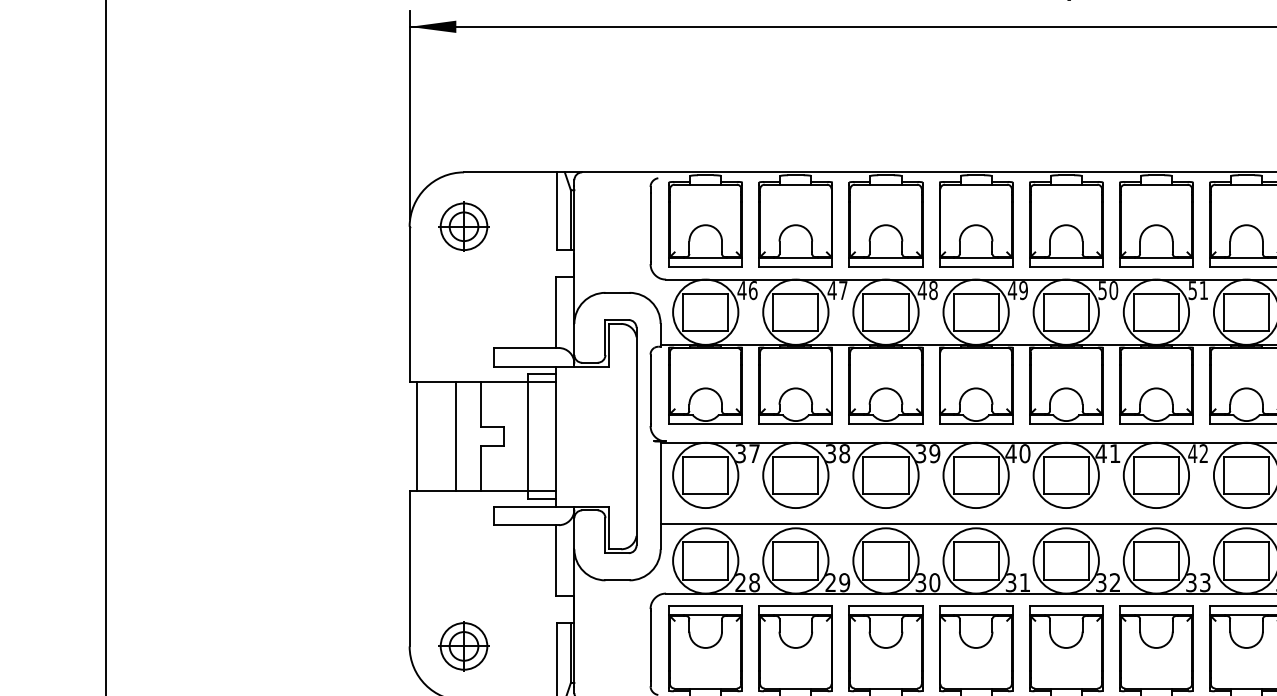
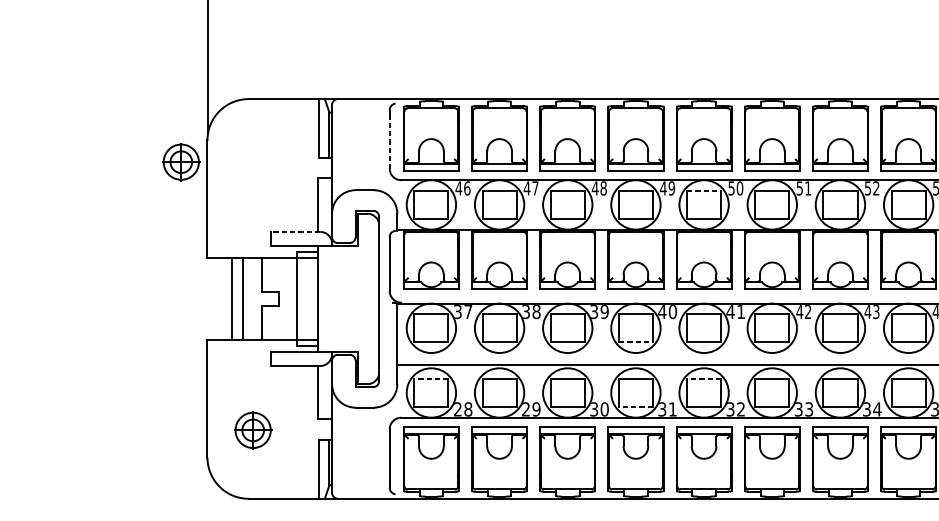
part: (463, 226) -> (180, 161), moved
line: (650, 227) -> (389, 140), solid -> dashed
line: (1066, 293) -> (704, 190), solid -> dashed
line: (526, 348) -> (295, 232), solid -> dashed
line: (417, 436) -> (231, 298), moved
line: (976, 494) -> (636, 342), solid -> dashed
line: (705, 542) -> (431, 379), solid -> dashed
line: (1066, 542) -> (704, 379), solid -> dashed
line: (976, 579) -> (636, 407), solid -> dashed
part: (463, 646) -> (252, 430), moved

